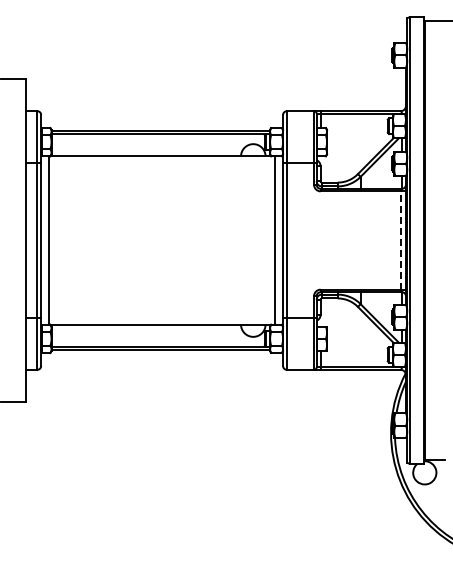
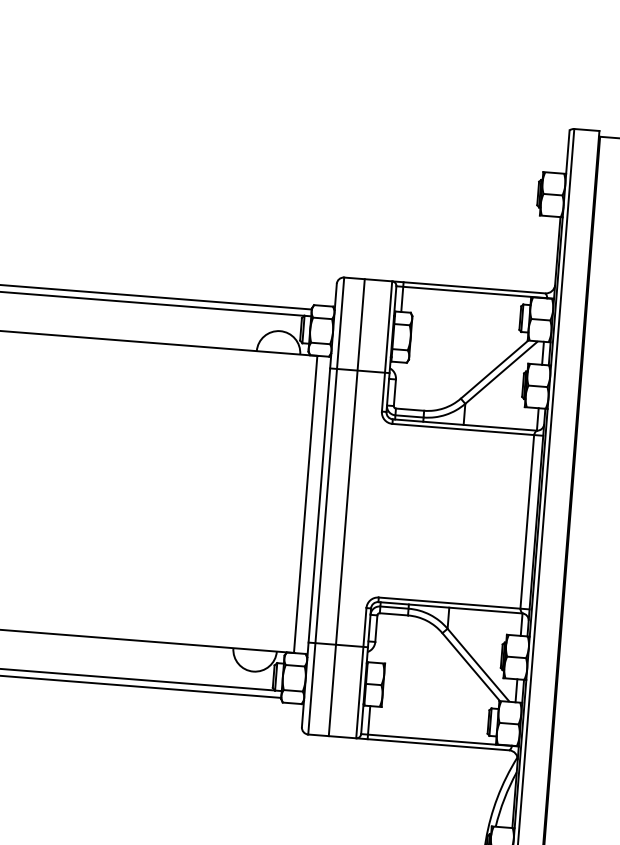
line: (298, 240) -> (346, 507), added
line: (400, 240) -> (526, 521), dashed -> solid

